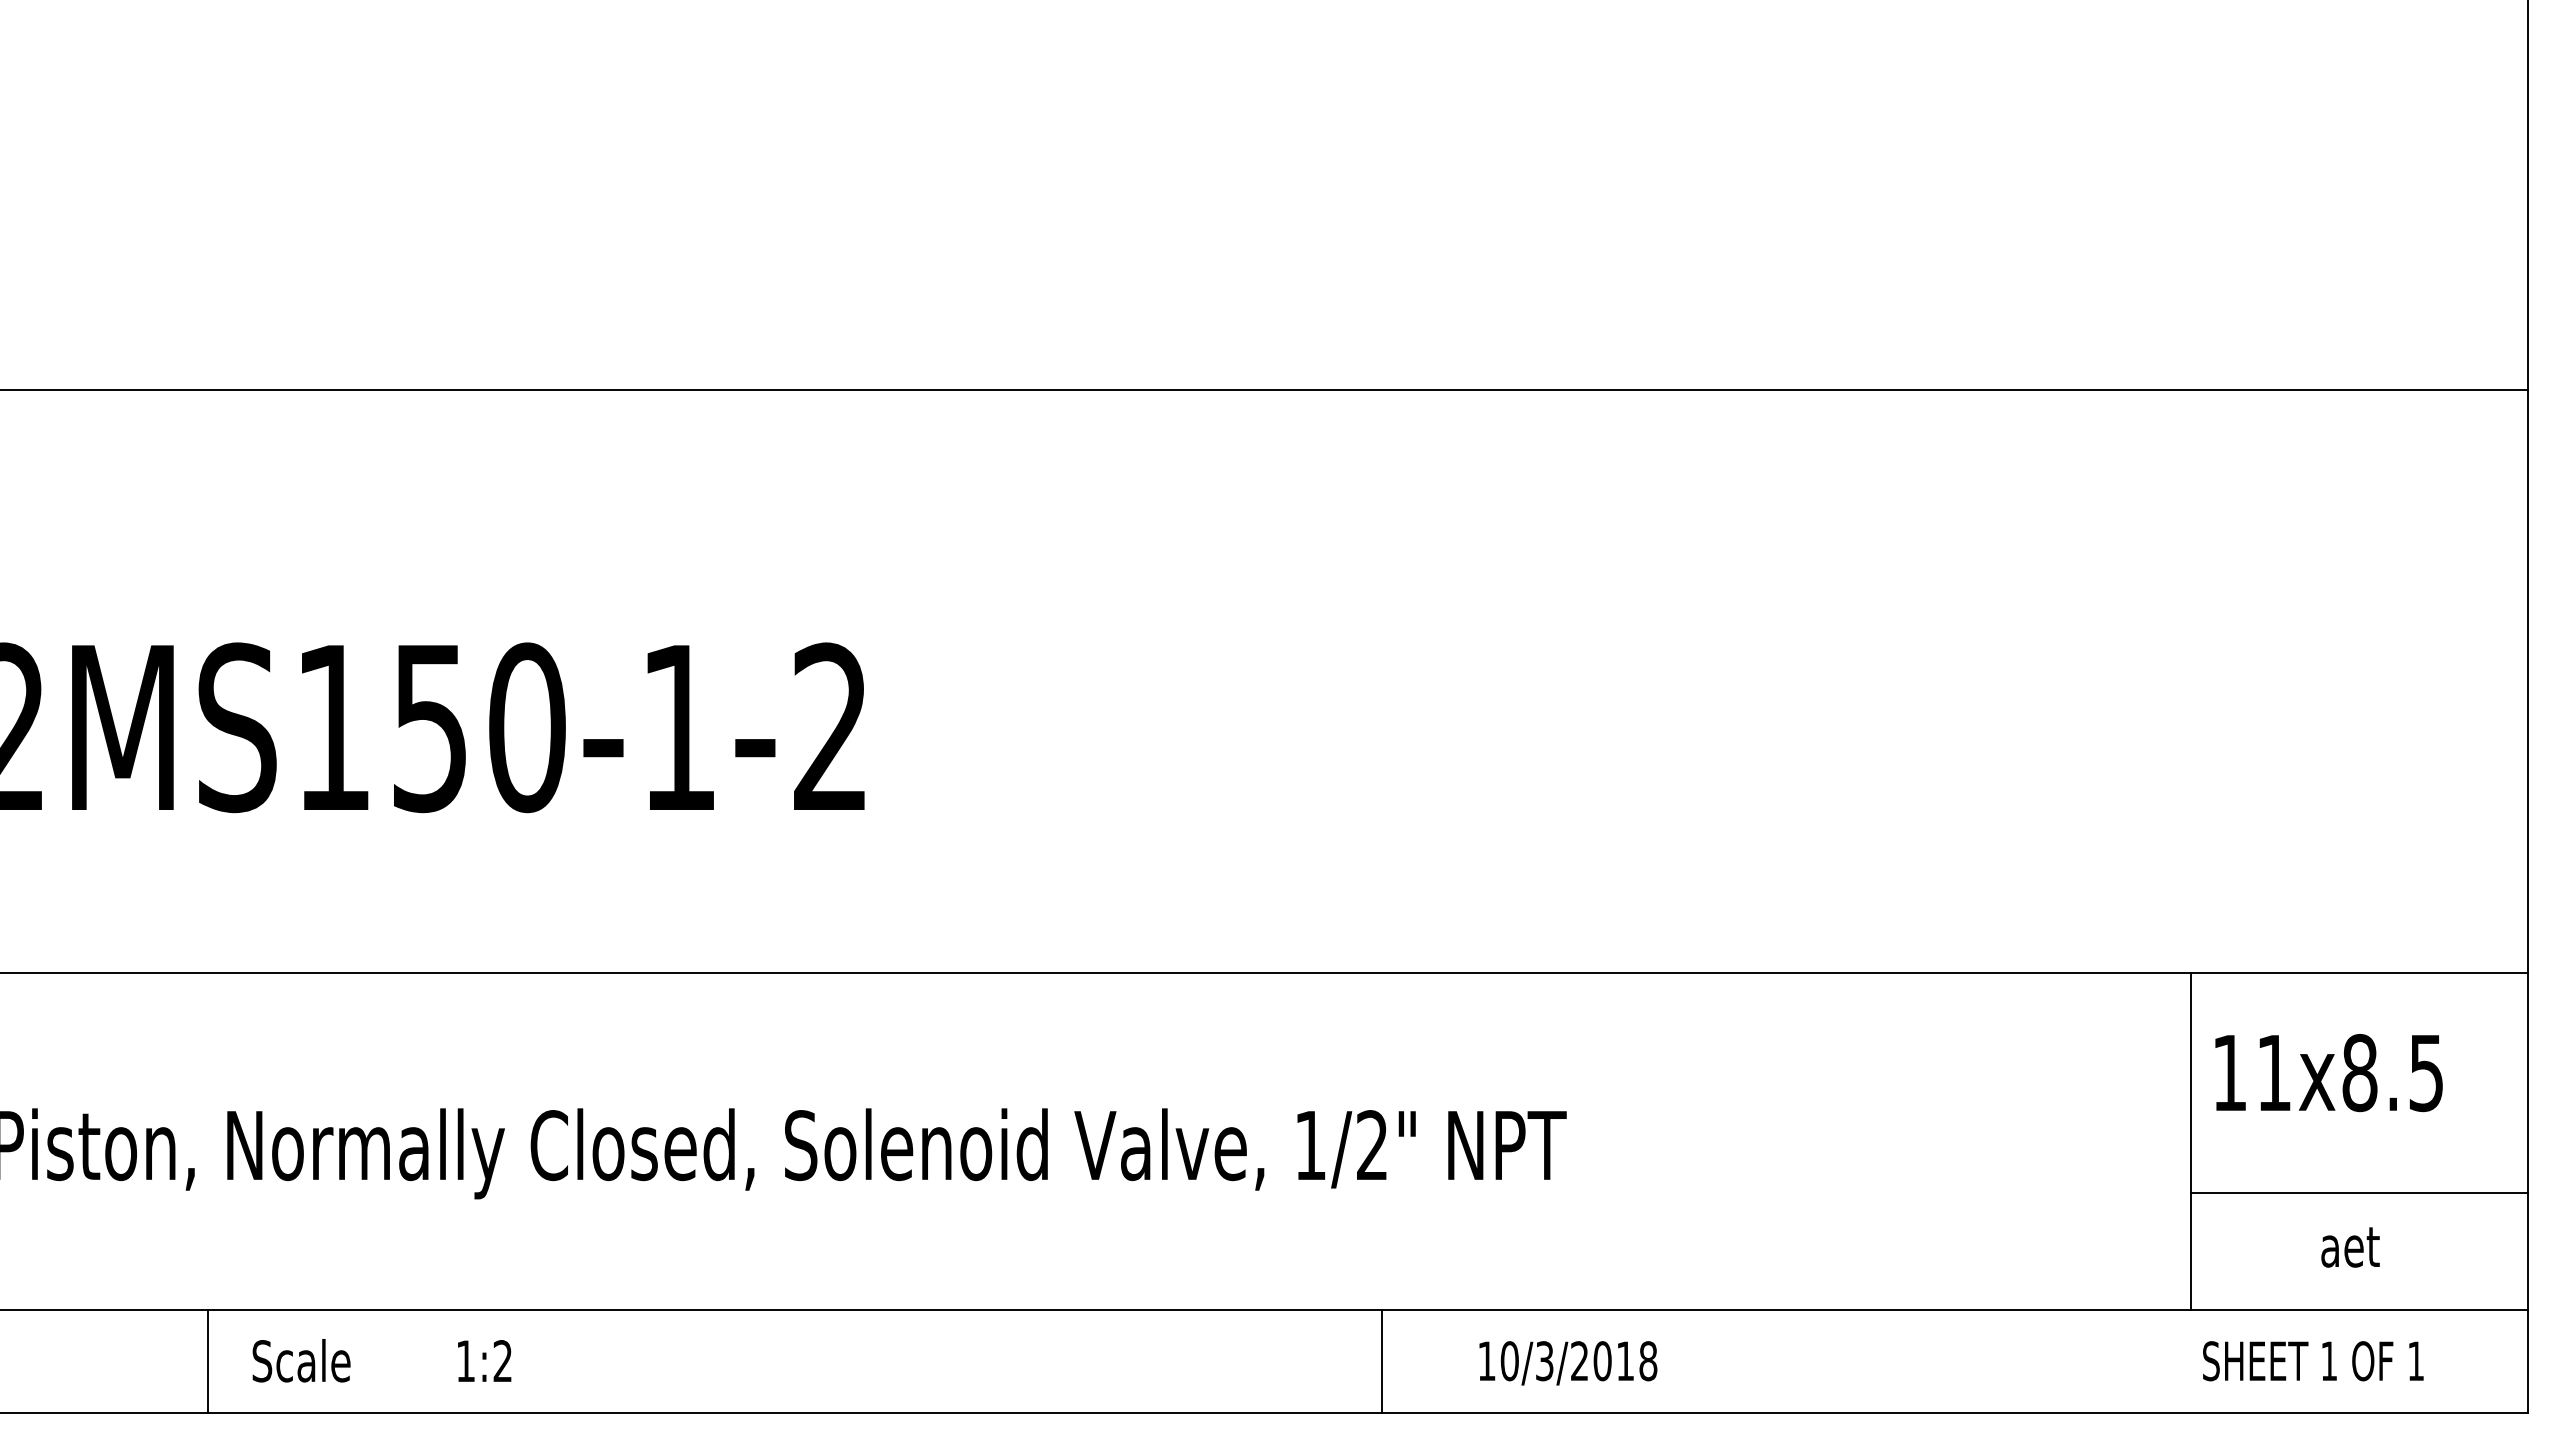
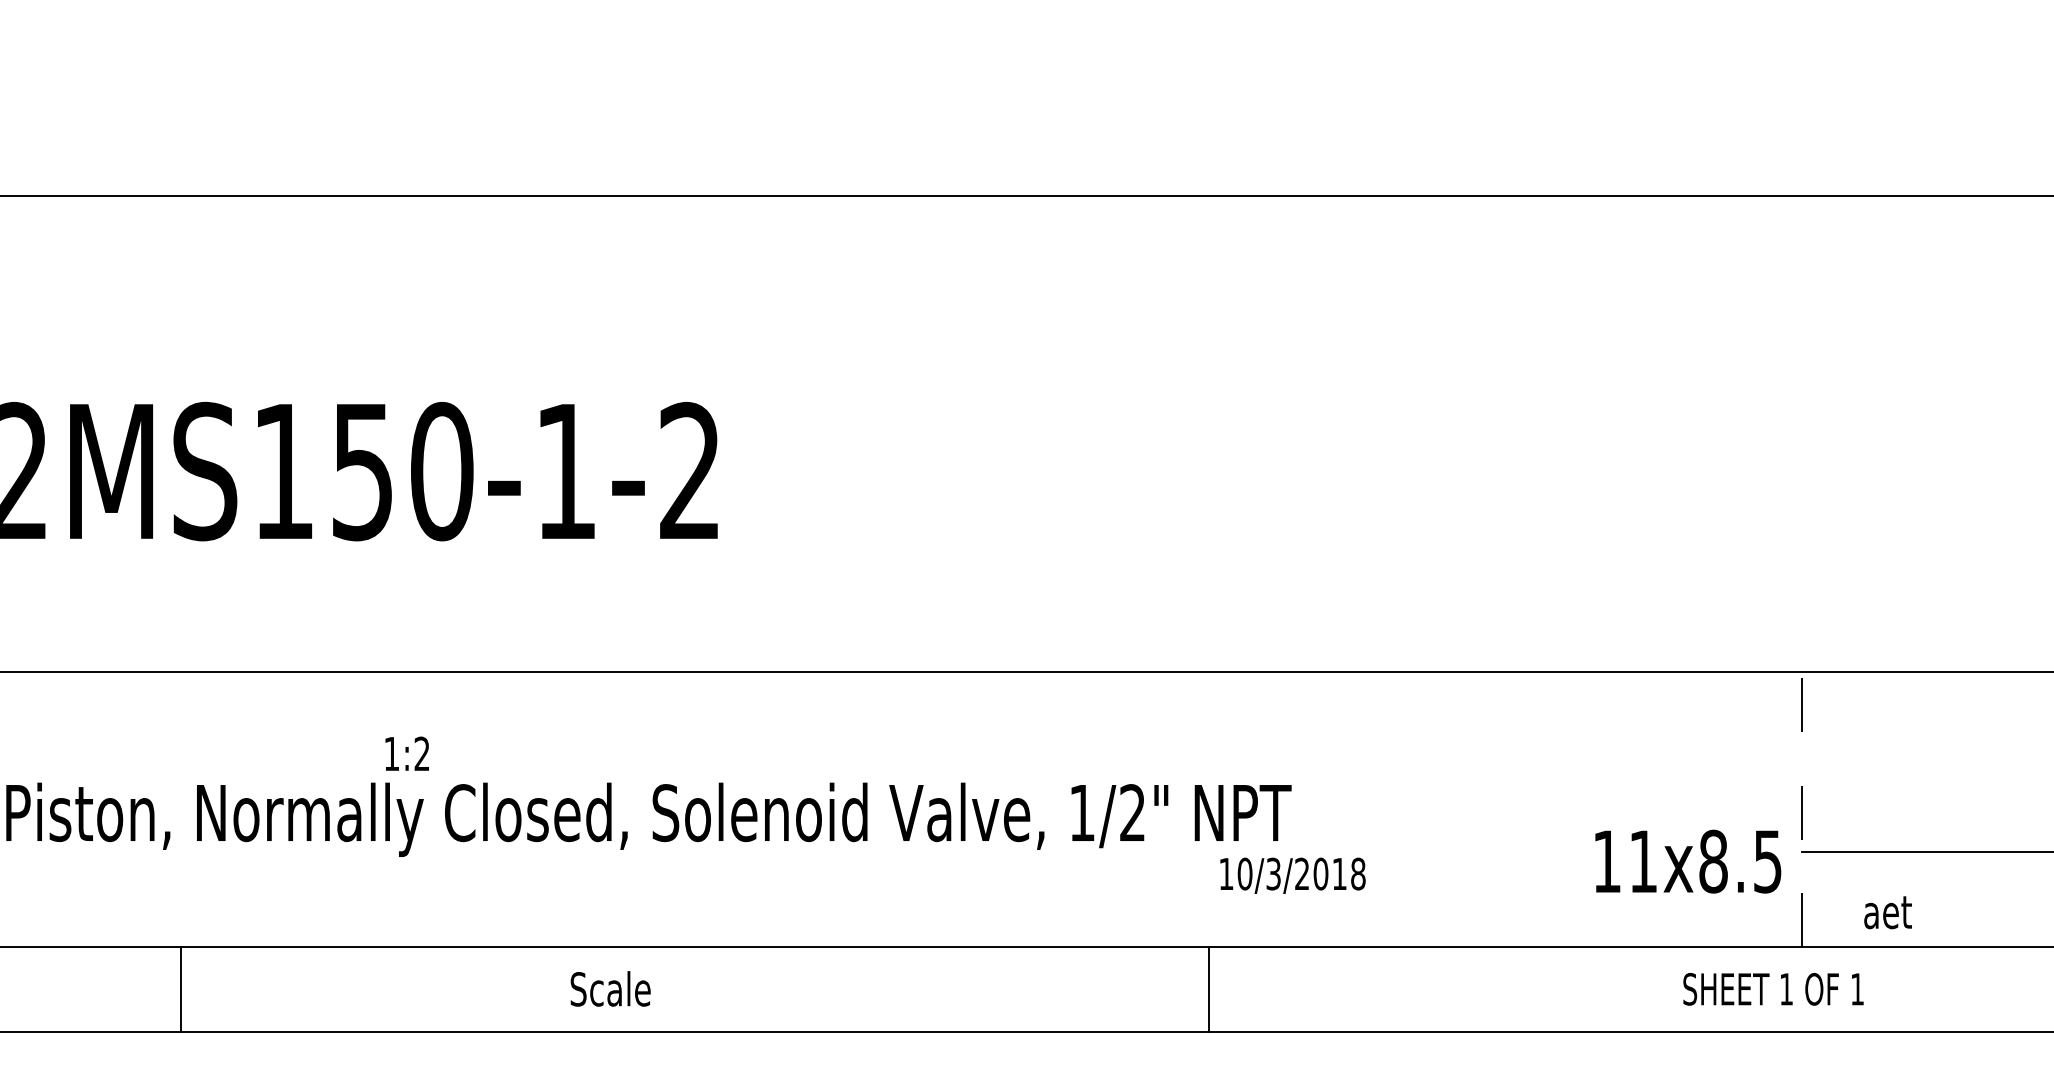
text: (2328, 1073) -> (1687, 862), moved
line: (2190, 1141) -> (1801, 809), solid -> dashed
text: (2350, 1247) -> (1888, 912), moved
text: (301, 1360) -> (610, 988), moved
text: (484, 1360) -> (407, 753), moved
line: (1382, 1361) -> (1209, 989), moved
text: (2313, 1361) -> (1773, 989), moved
text: (1568, 1363) -> (1293, 875), moved

